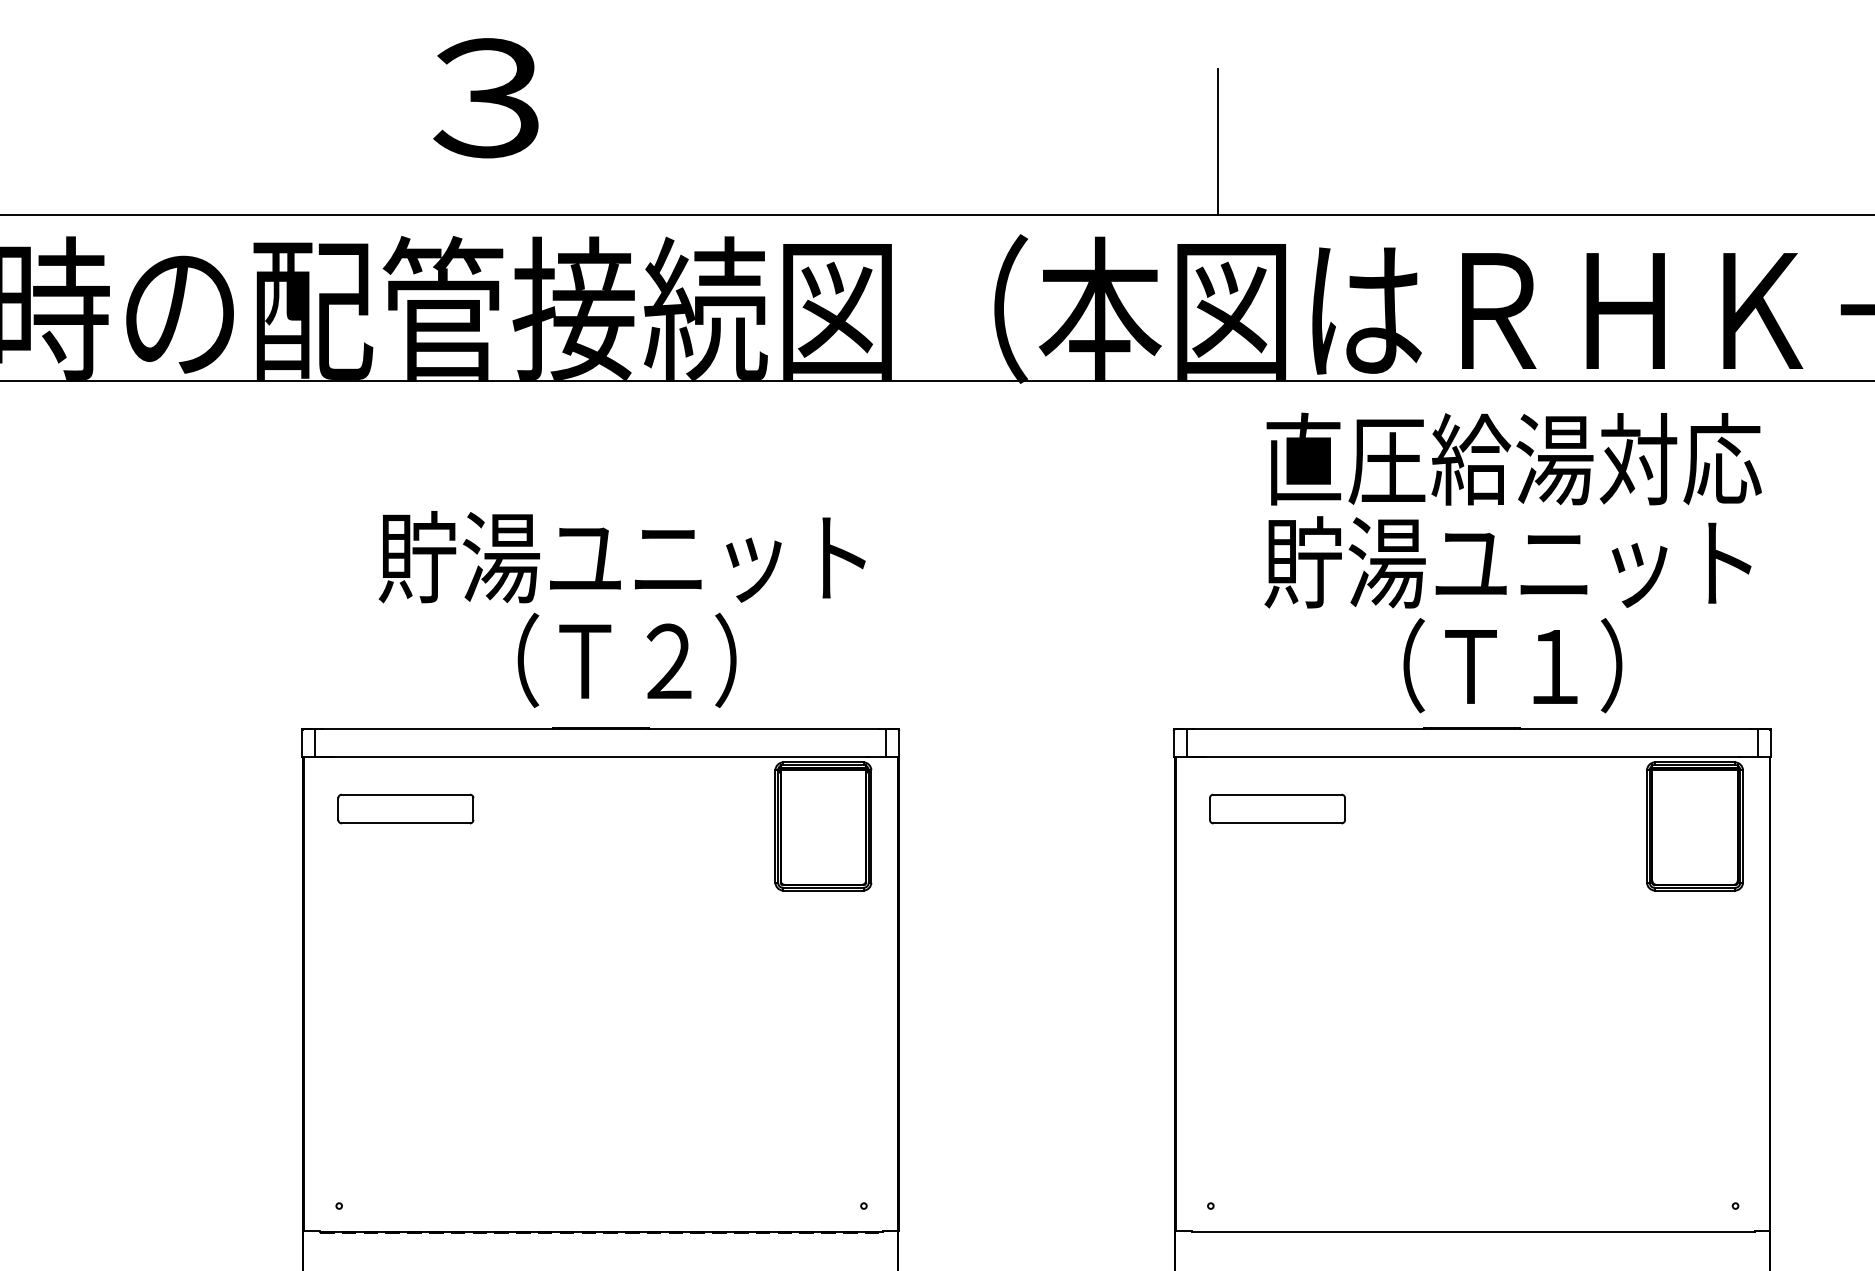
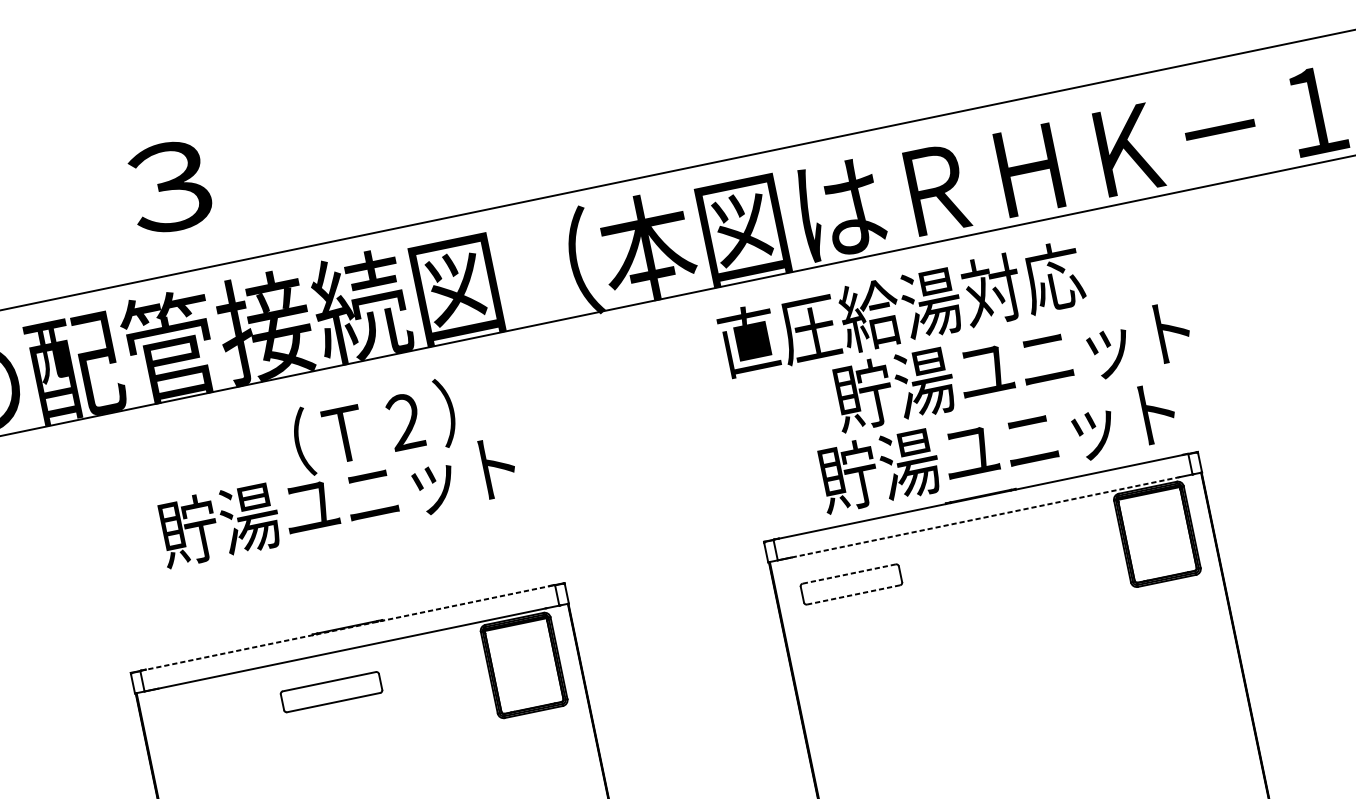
line: (1217, 141) -> (707, 108), removed
text: (1513, 458) -> (901, 308), moved
text: (1507, 562) -> (1011, 364), moved
text: (626, 660) -> (374, 427), moved
text: (1507, 665) -> (996, 445), （Ｔ１） -> 貯湯ユニット
line: (601, 728) -> (348, 627), solid -> dashed
line: (1472, 757) -> (985, 517), solid -> dashed
line: (1277, 794) -> (849, 573), solid -> dashed
part: (405, 808) -> (331, 691), moved
line: (1278, 823) -> (854, 594), solid -> dashed

